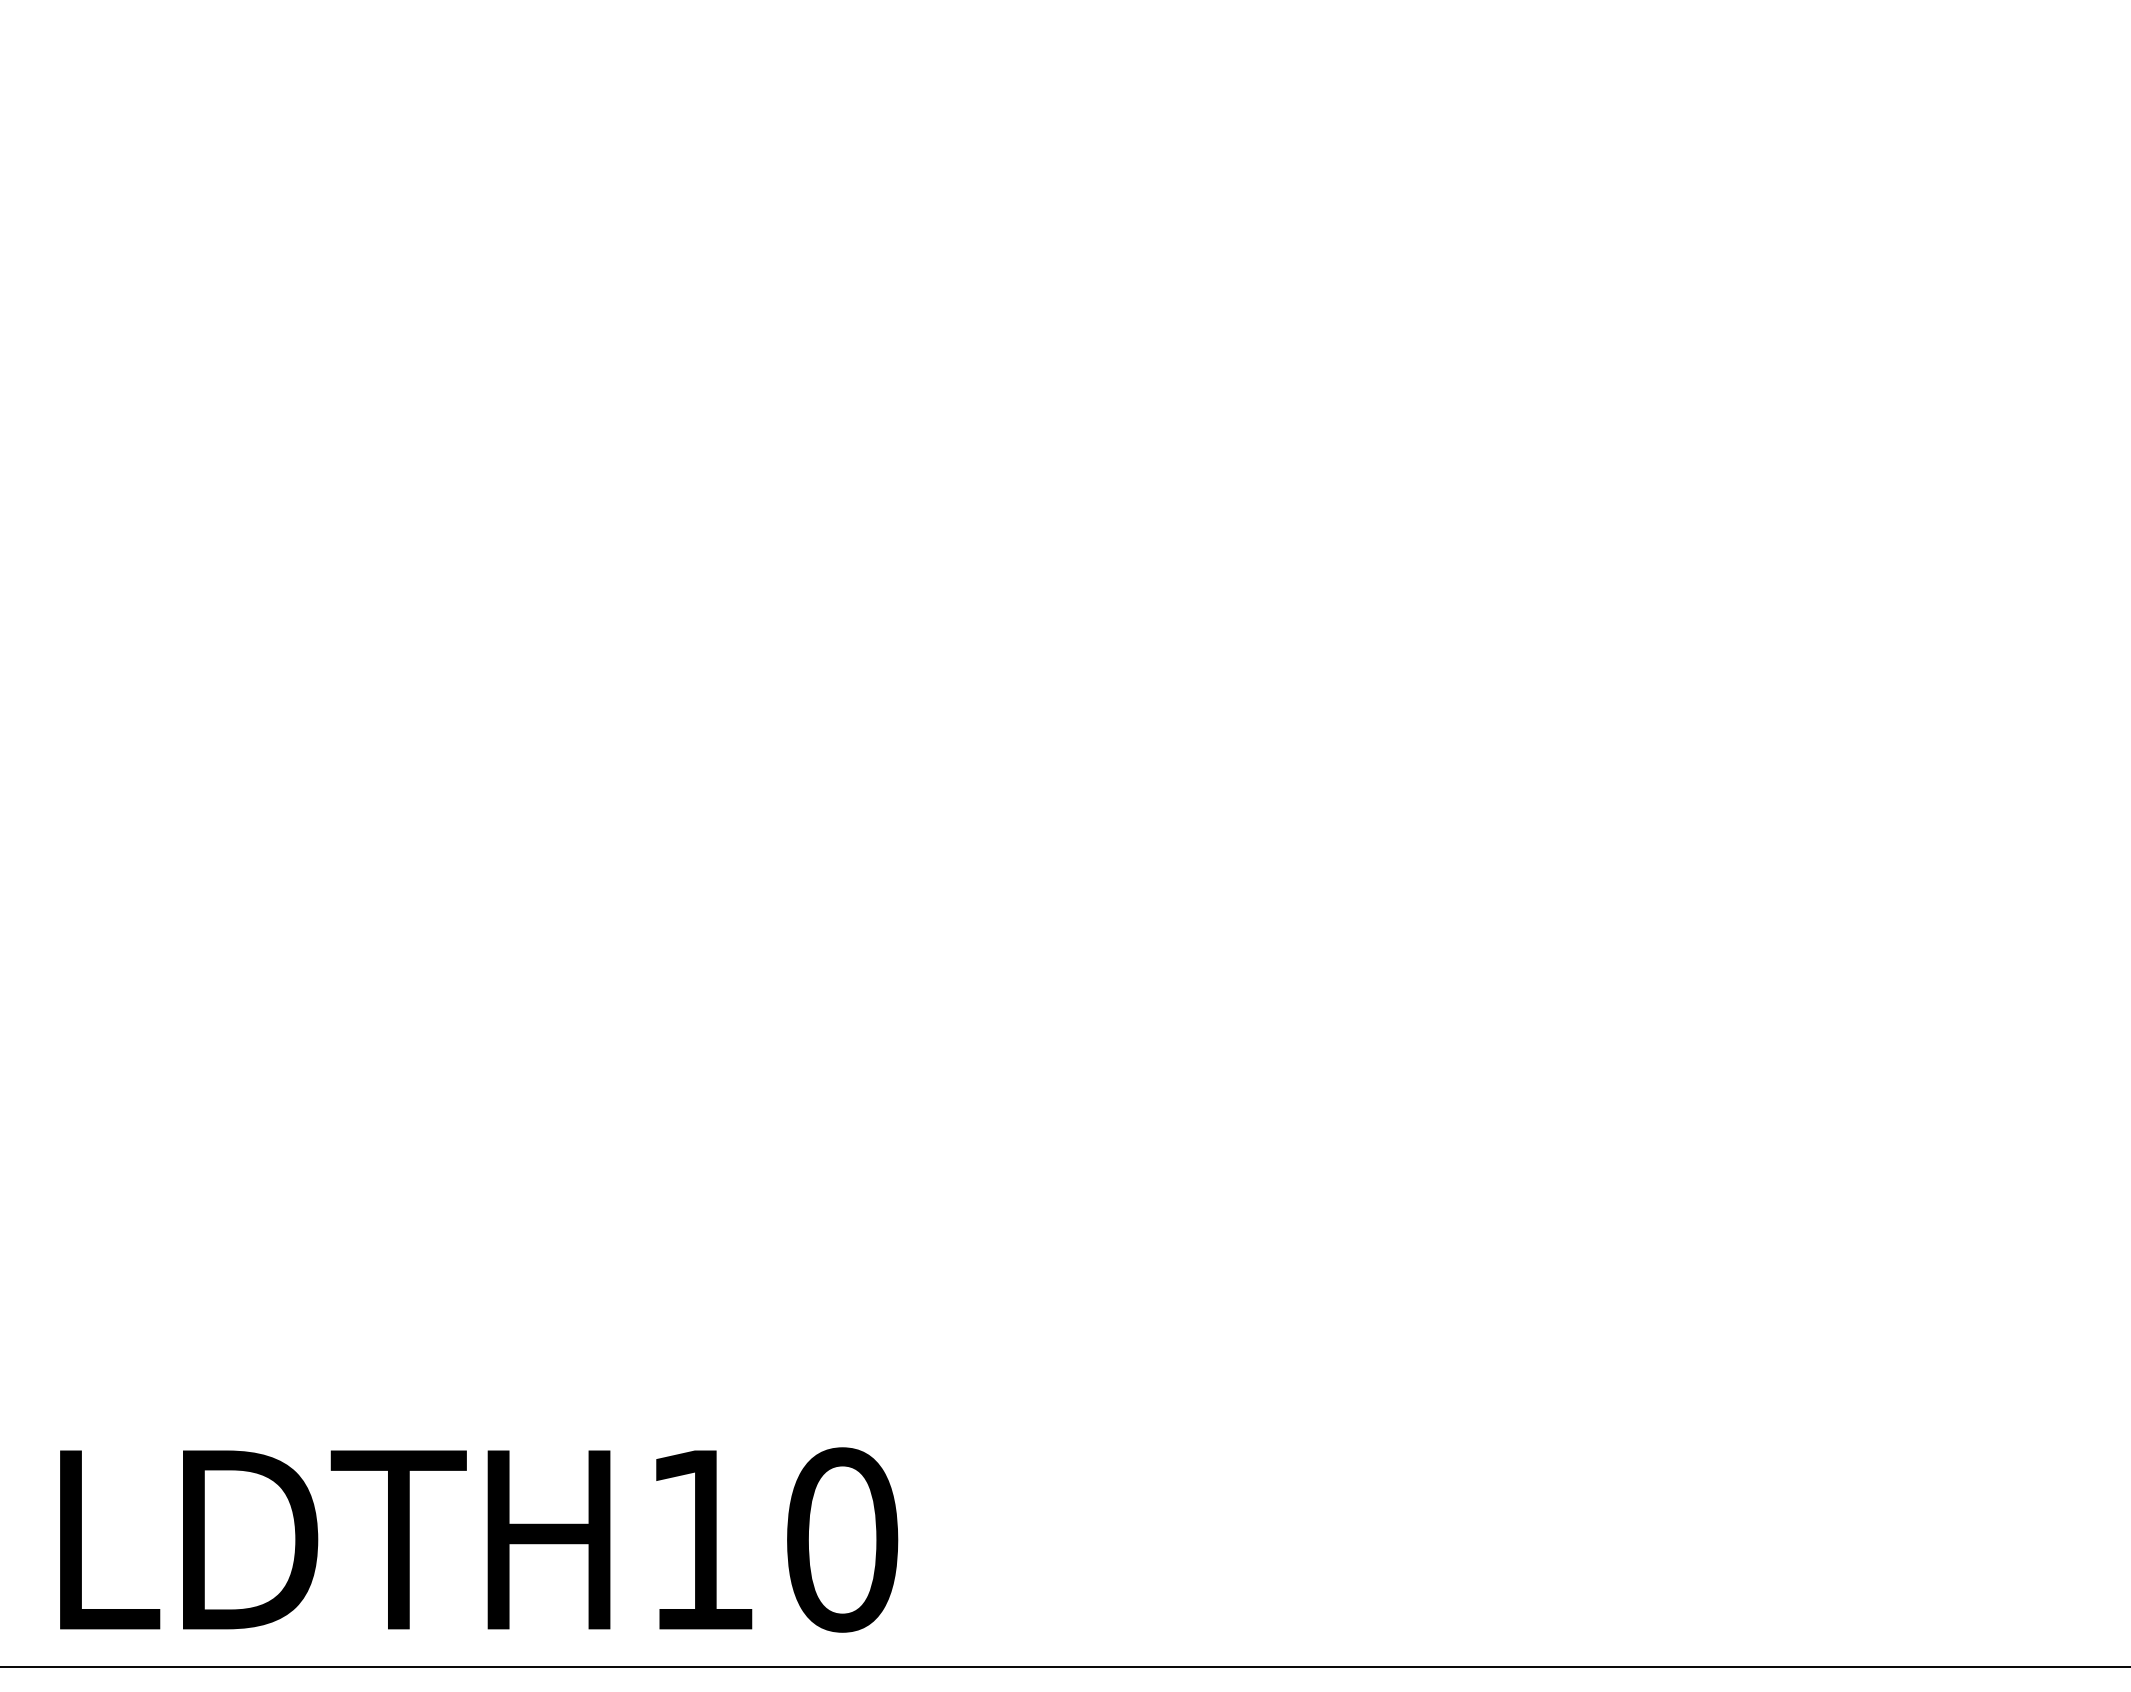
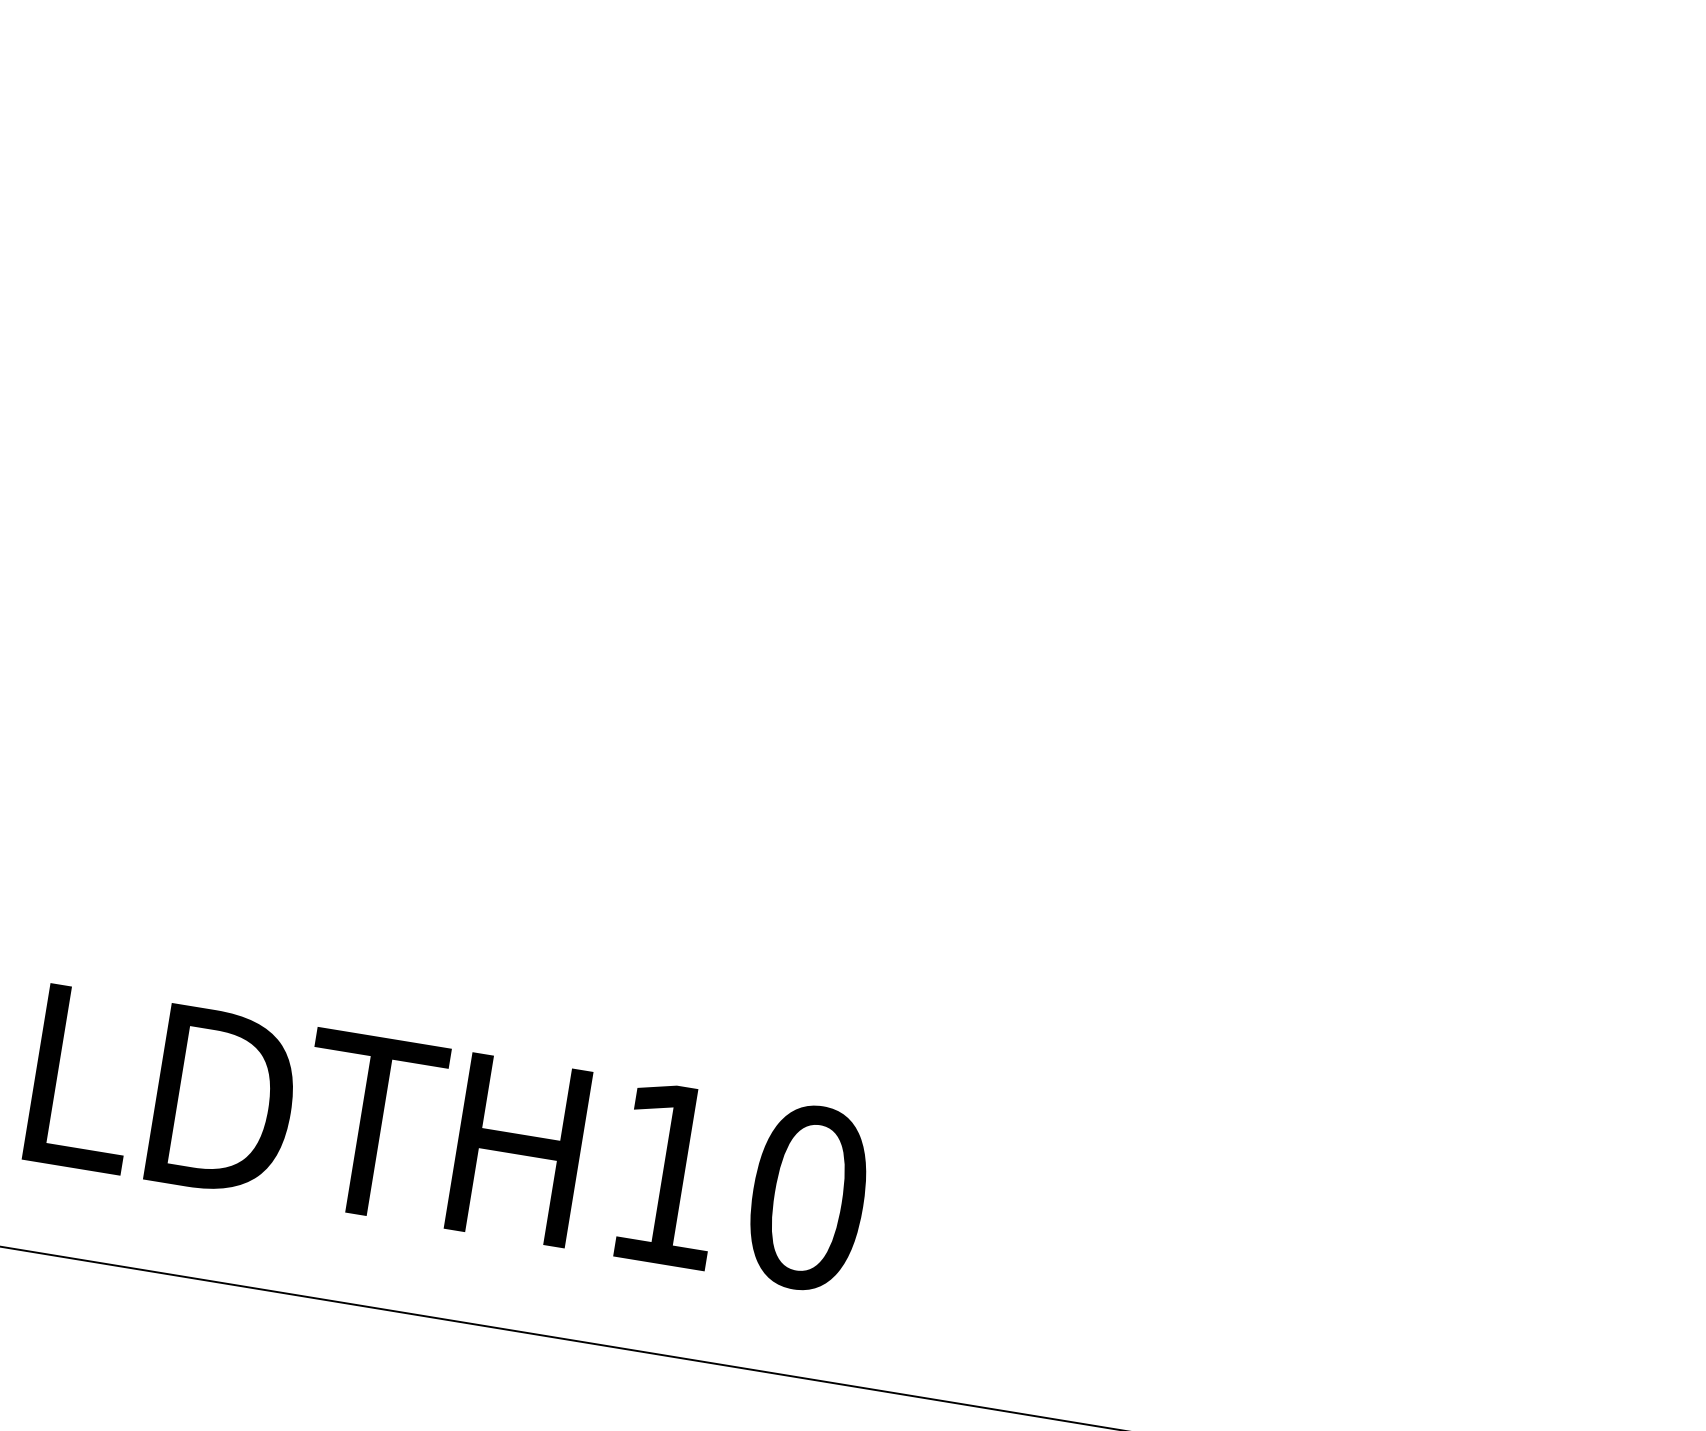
text: (479, 1539) -> (450, 1138), moved

